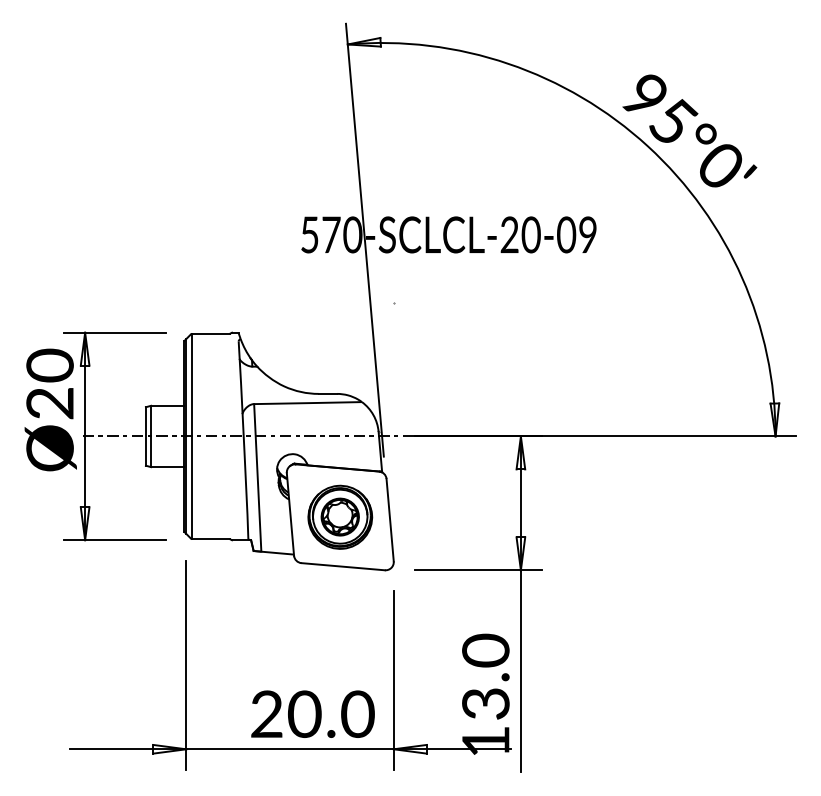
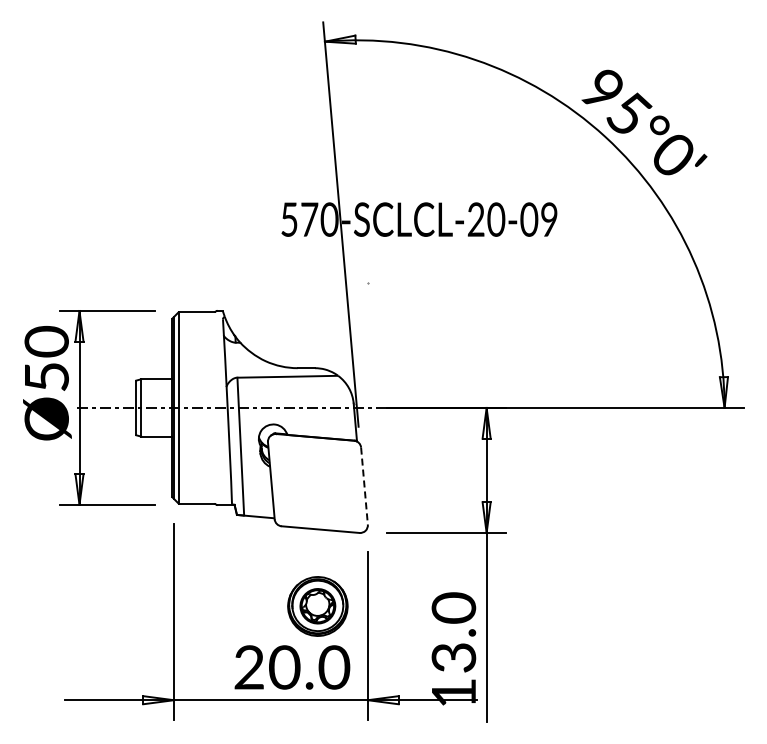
text: (49, 402) -> (46, 376), Ø20 -> Ø50
part: (339, 517) -> (317, 606), moved
line: (390, 520) -> (364, 486), solid -> dashed

